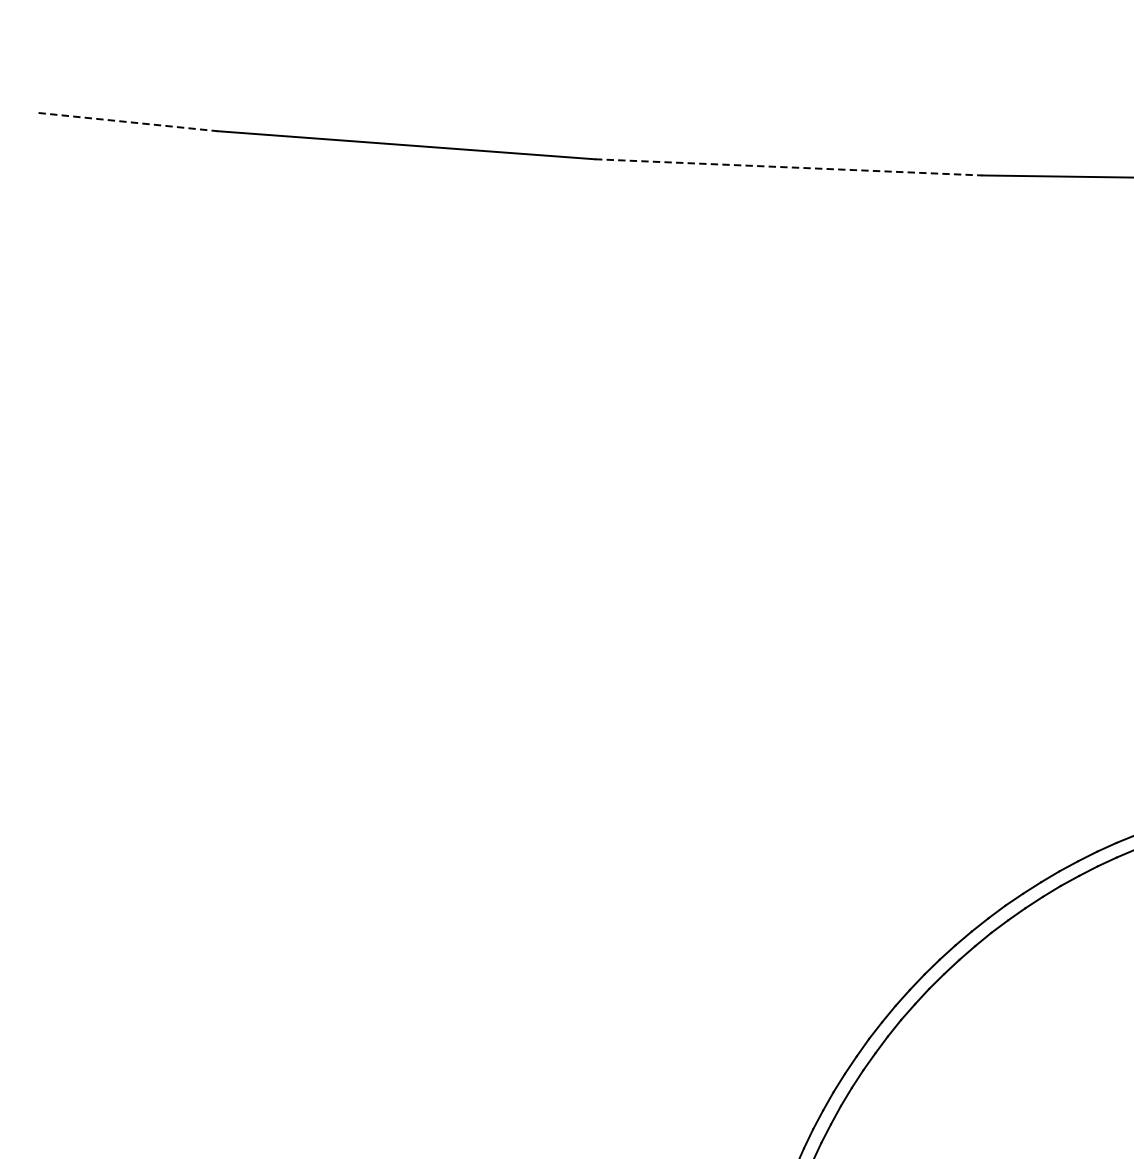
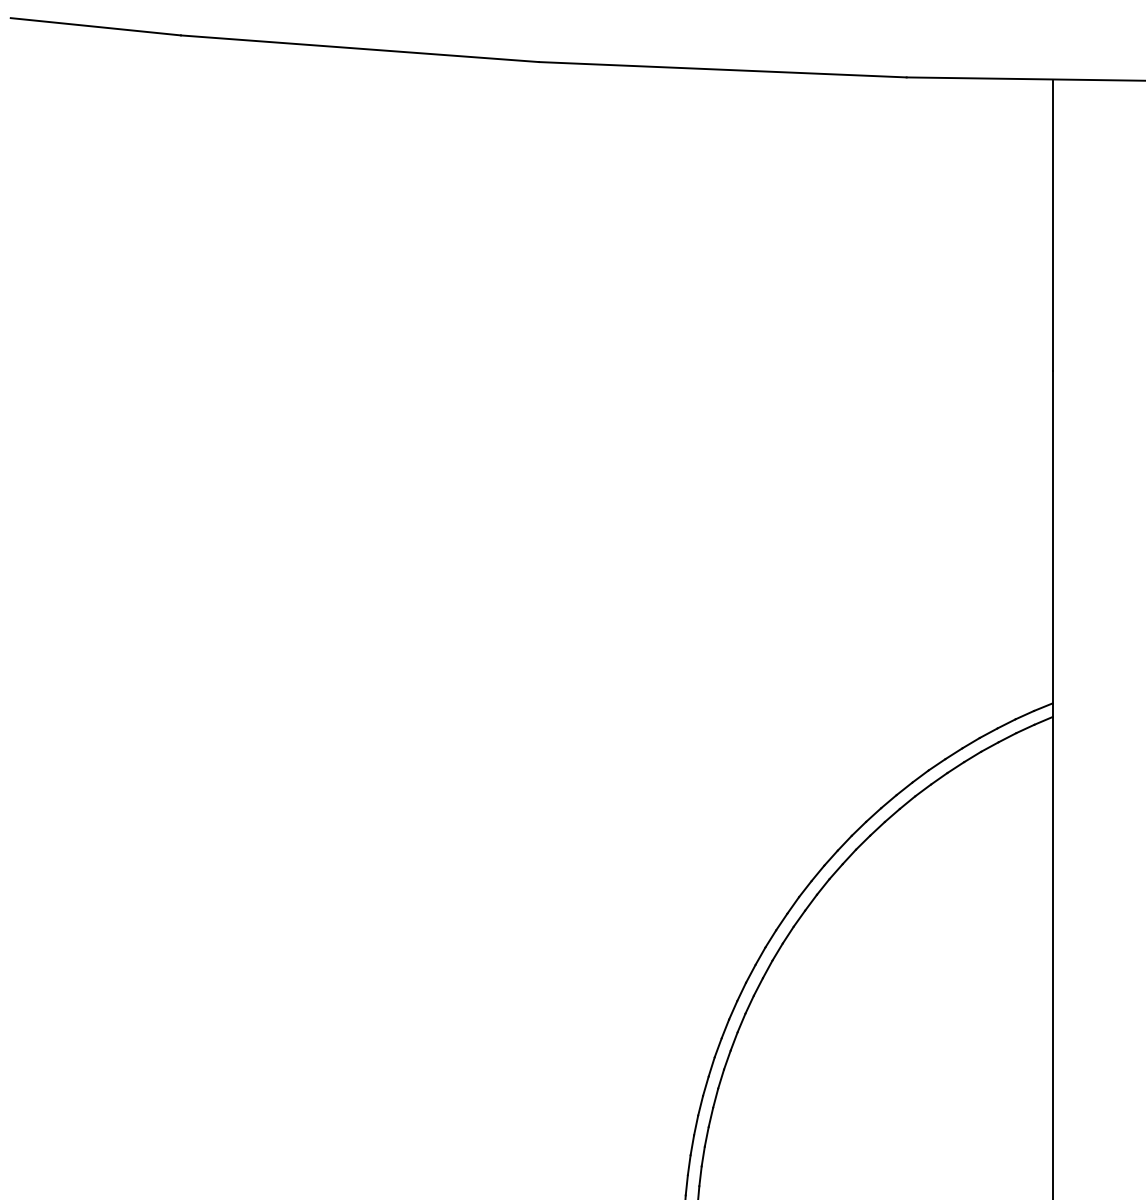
line: (127, 121) -> (95, 26), dashed -> solid
line: (789, 167) -> (723, 69), dashed -> solid

